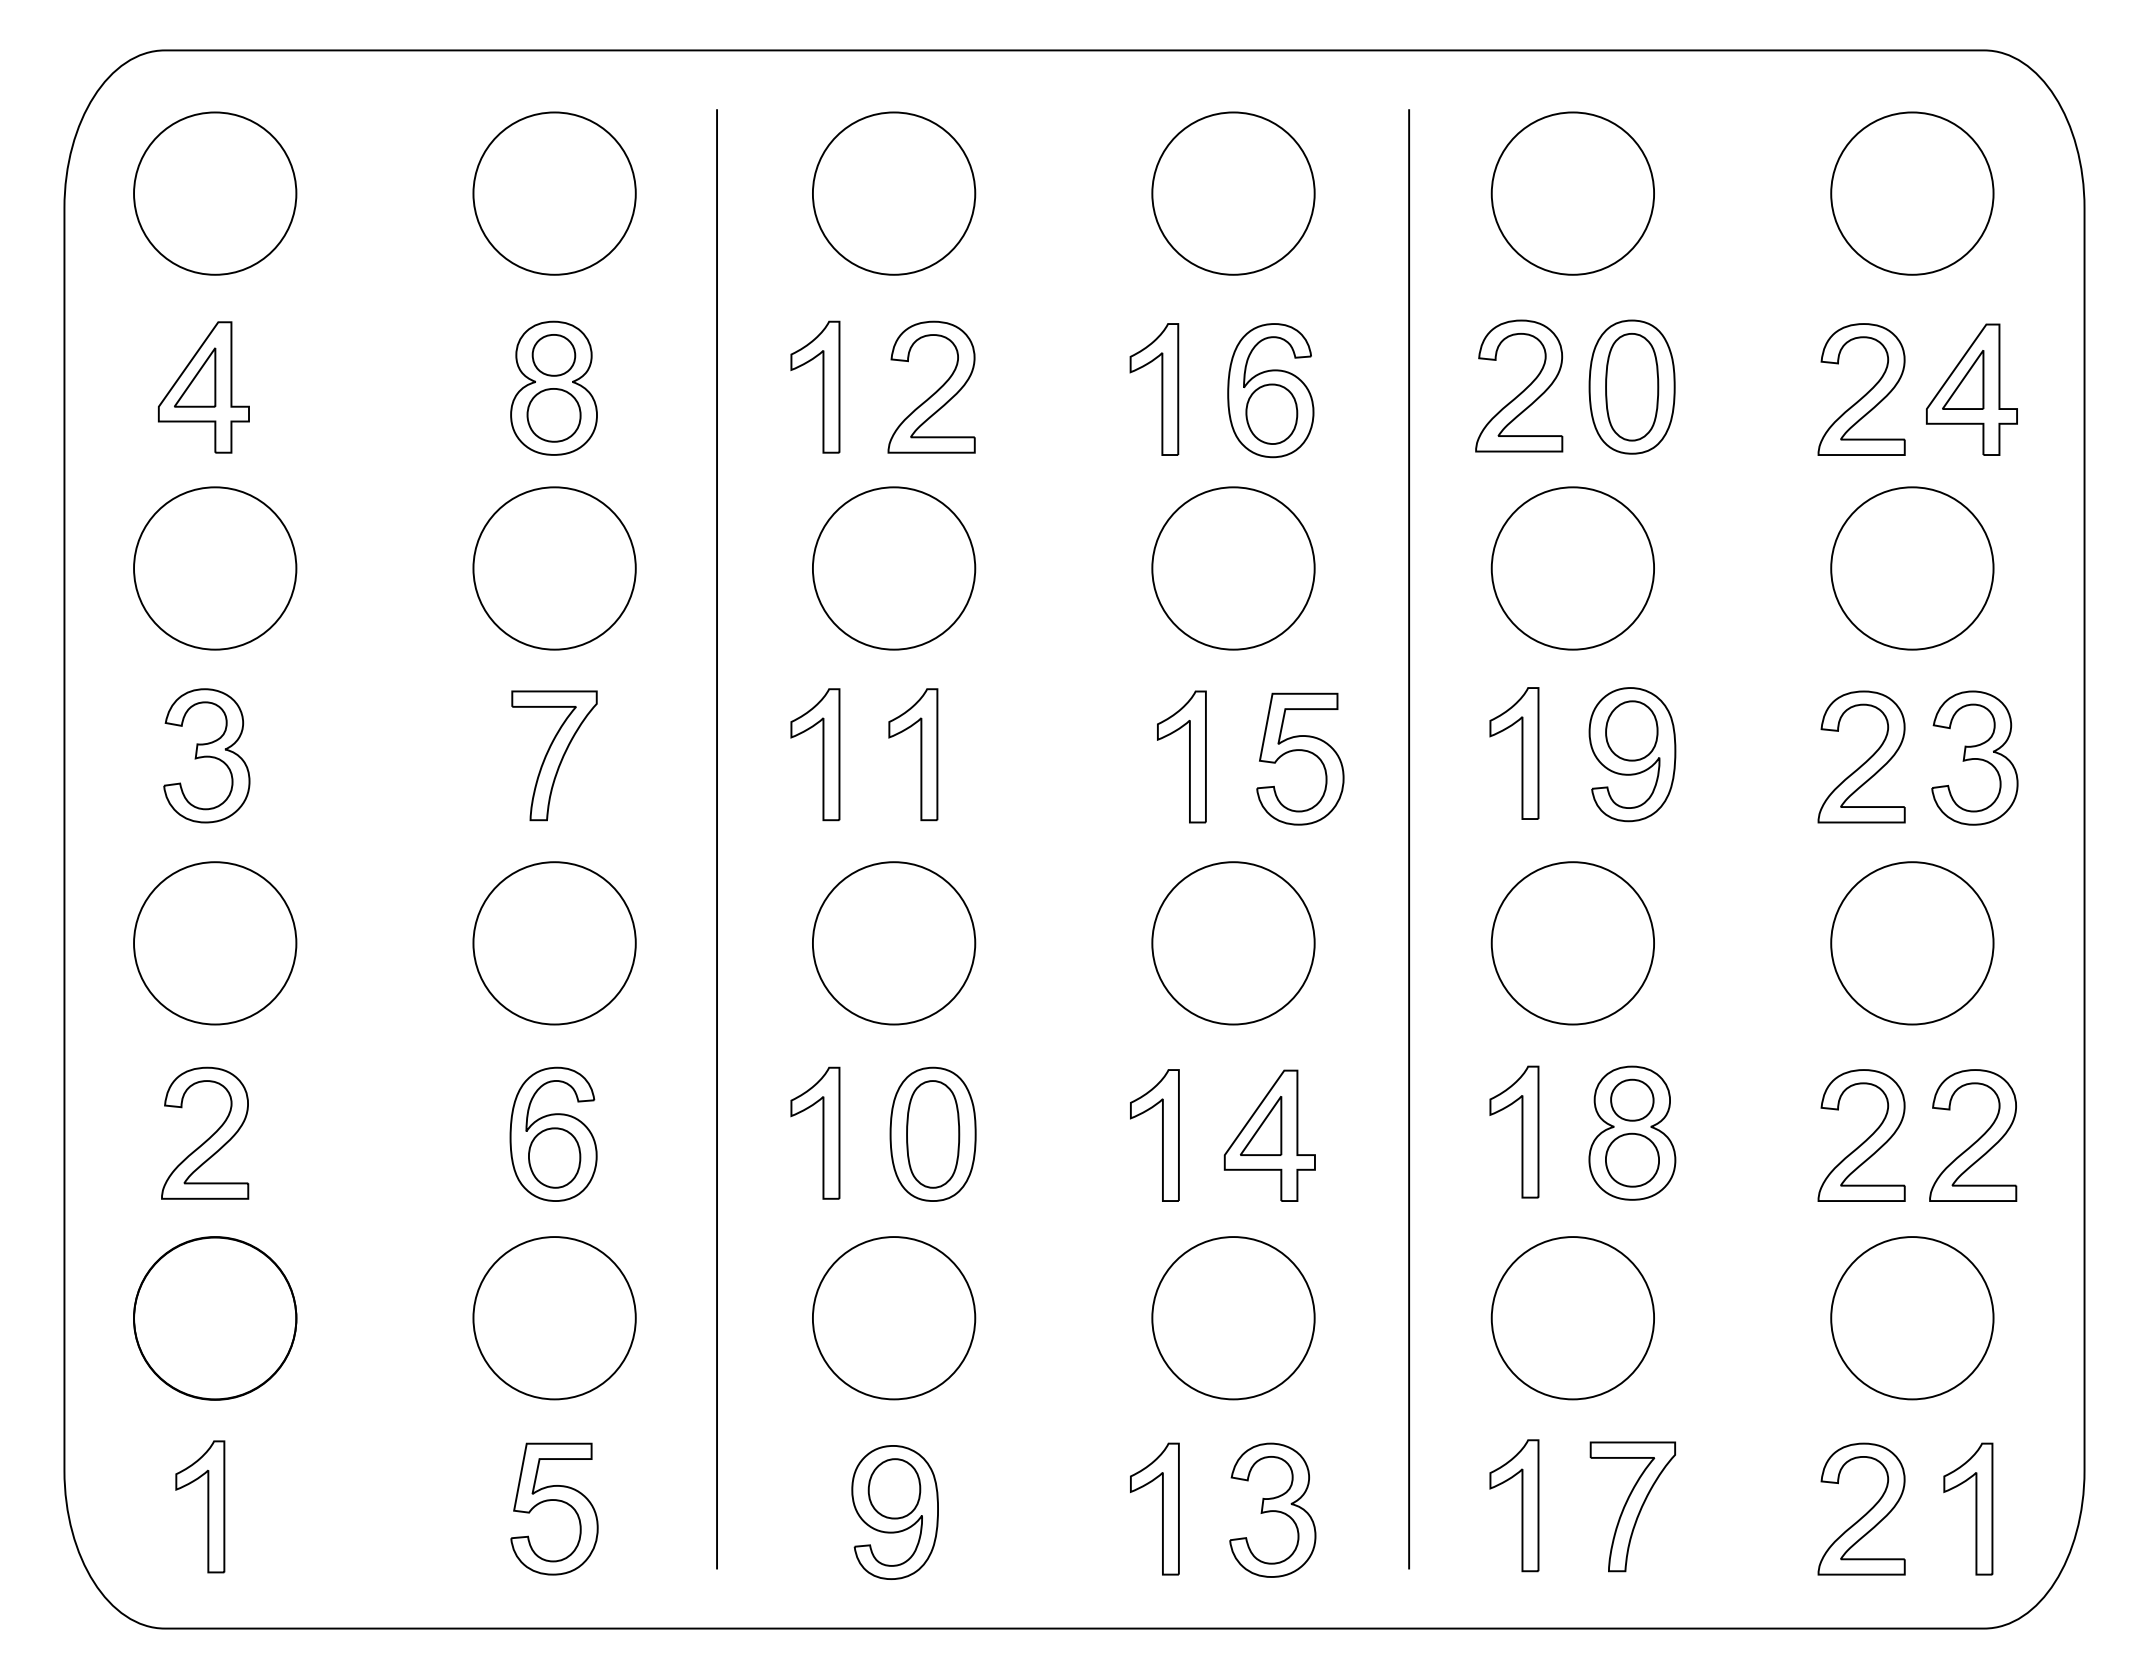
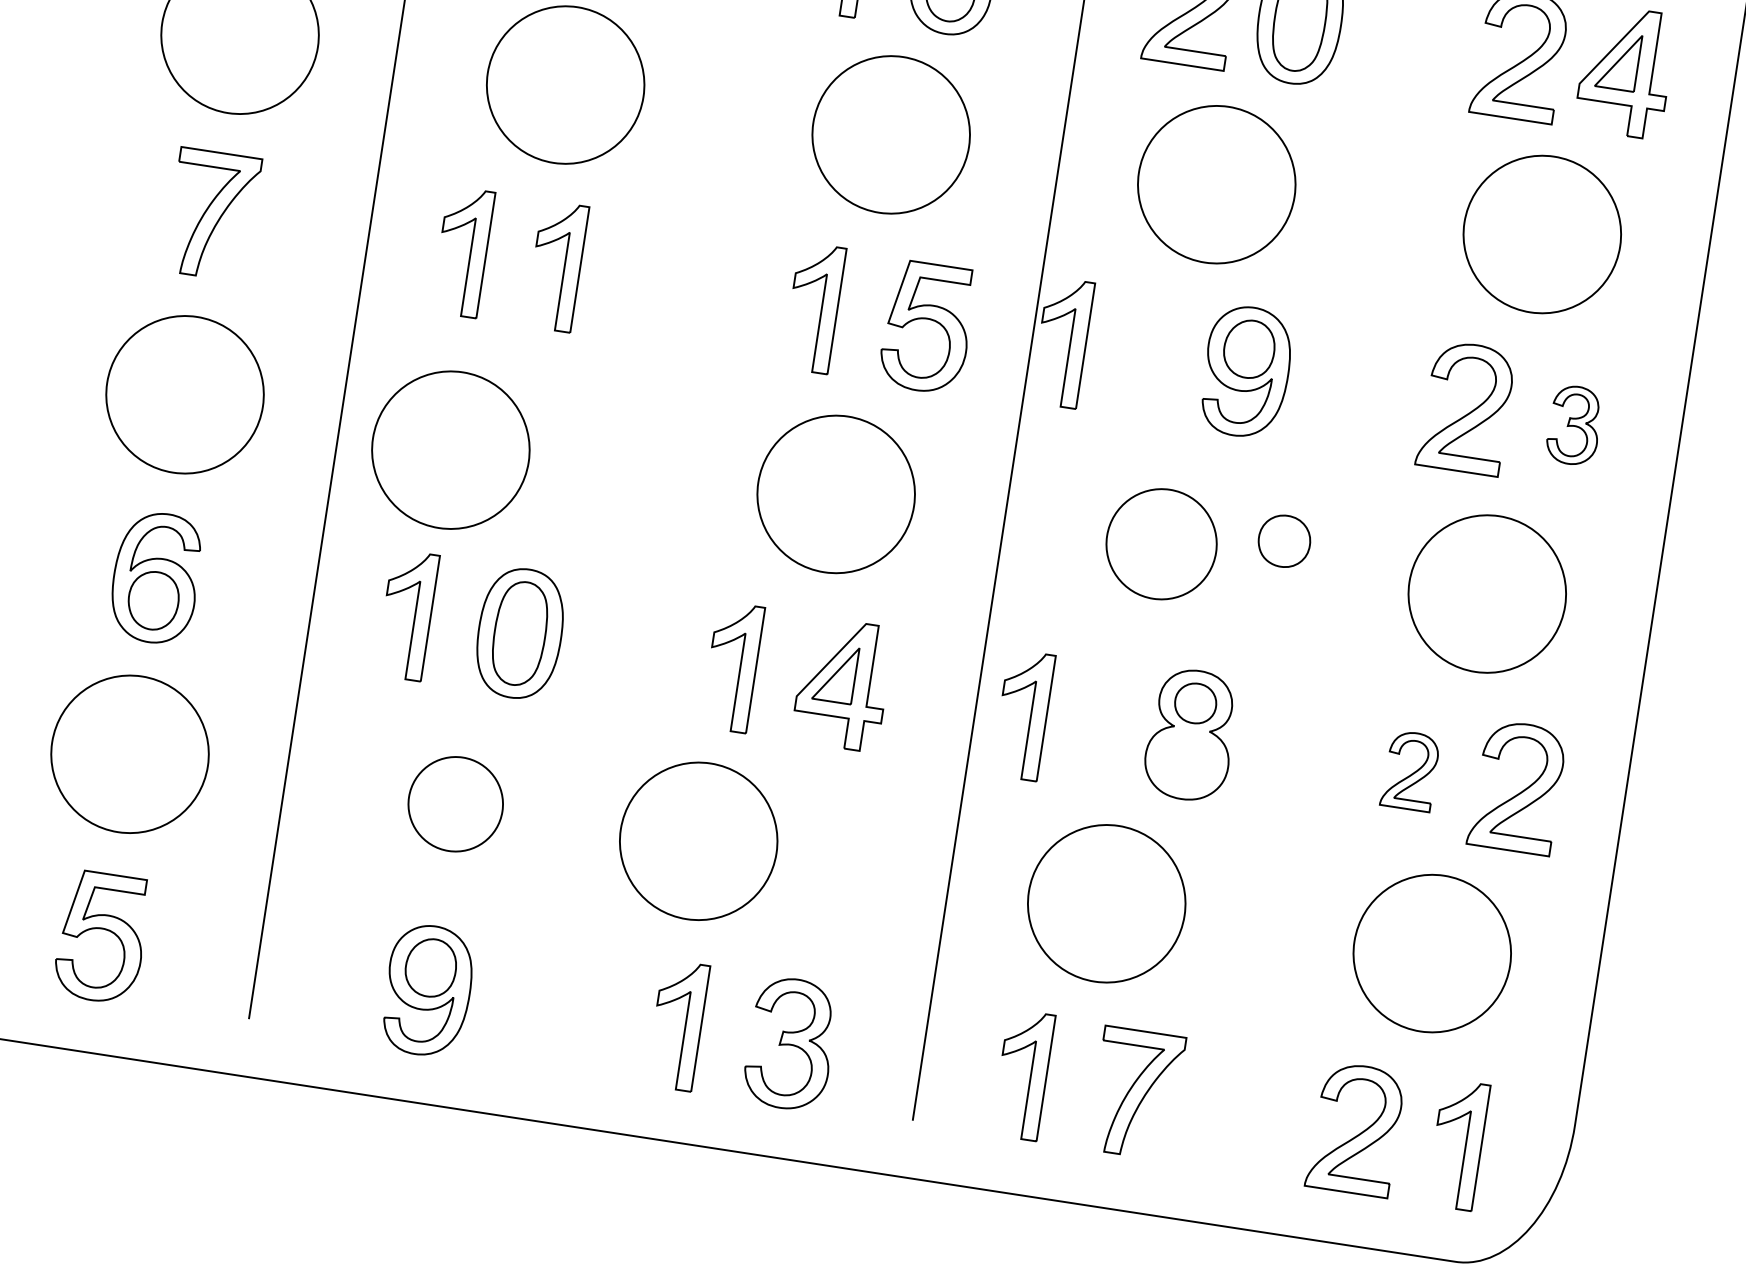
part: (1521, 753) -> (1069, 343), moved
part: (1974, 757) -> (1574, 424), size x0.6
part: (894, 943) -> (451, 450), moved
part: (1572, 943) -> (1161, 544), size x0.7
part: (1521, 1131) -> (1030, 715), moved
part: (1861, 1135) -> (1410, 770), size x0.6
part: (1632, 1159) -> (1284, 540), moved
part: (894, 1318) -> (455, 804), size x0.6
part: (1233, 1318) -> (698, 841), moved

